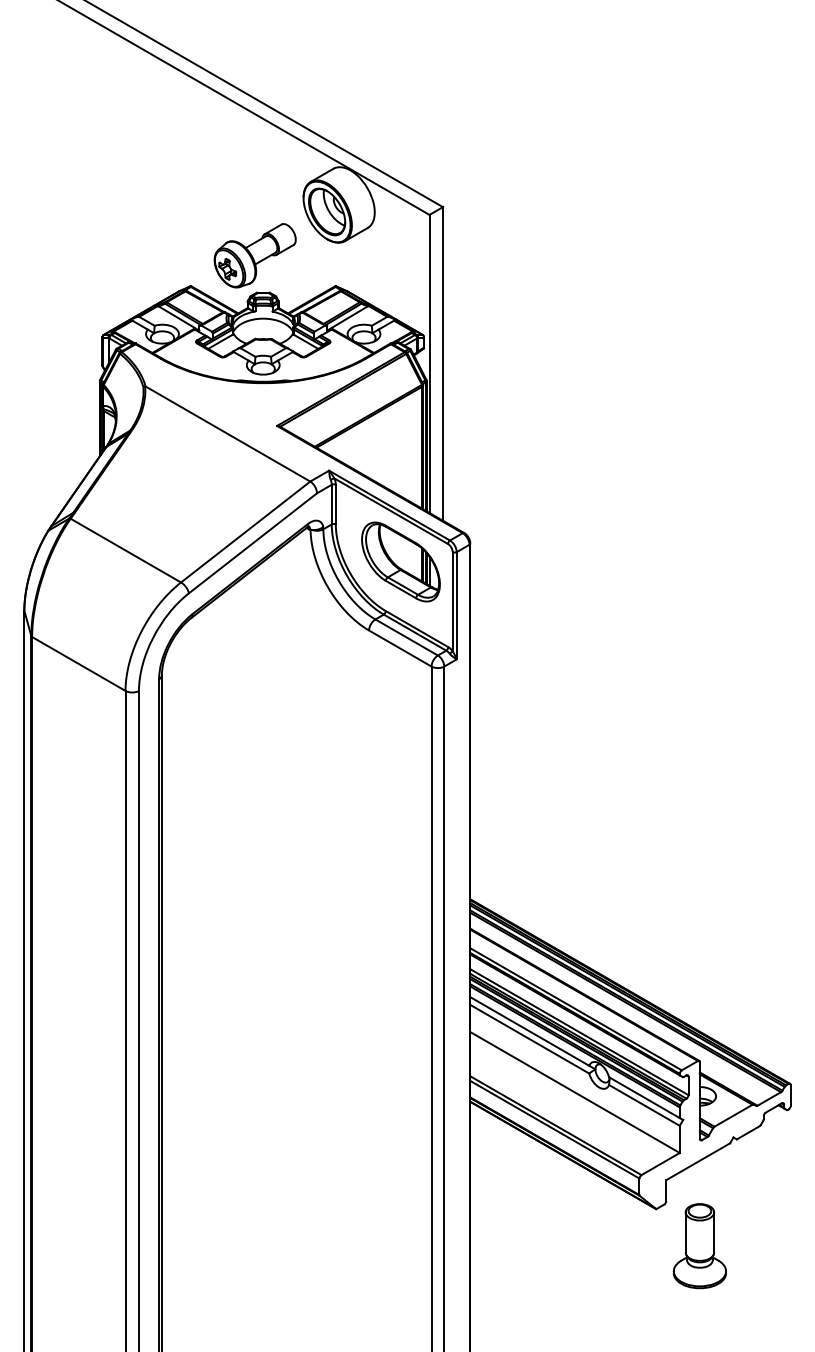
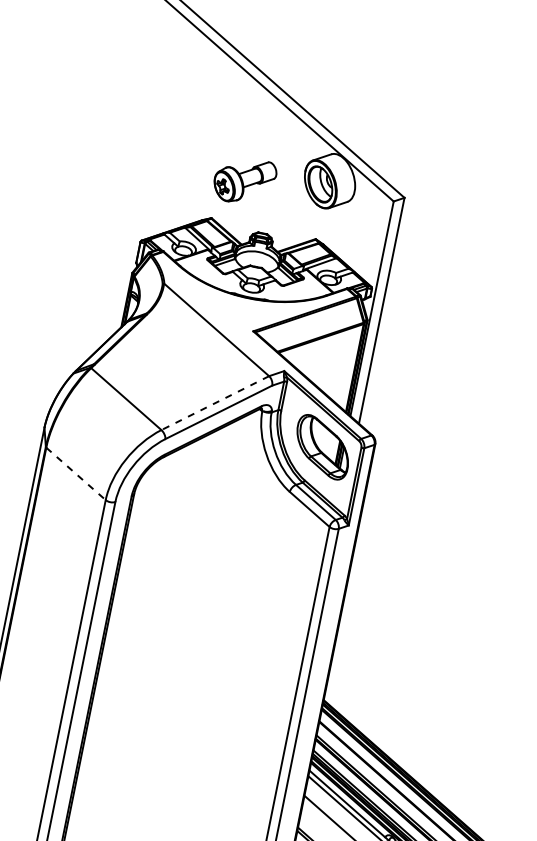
part: (254, 255) -> (244, 180), moved
line: (245, 532) -> (215, 403), solid -> dashed
line: (78, 663) -> (75, 473), solid -> dashed

